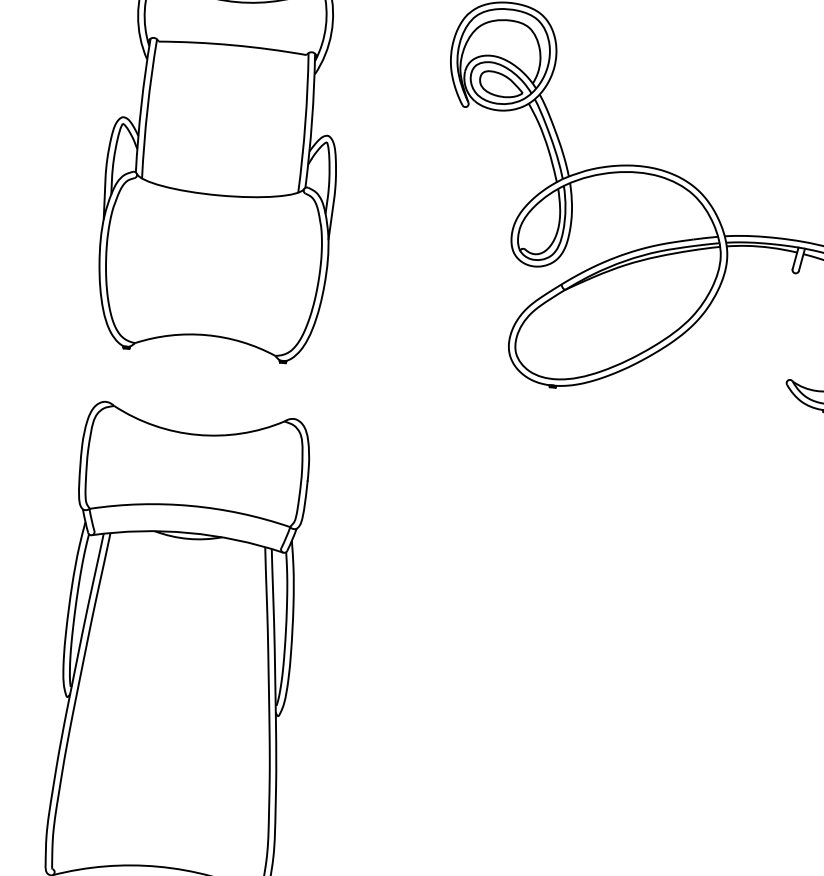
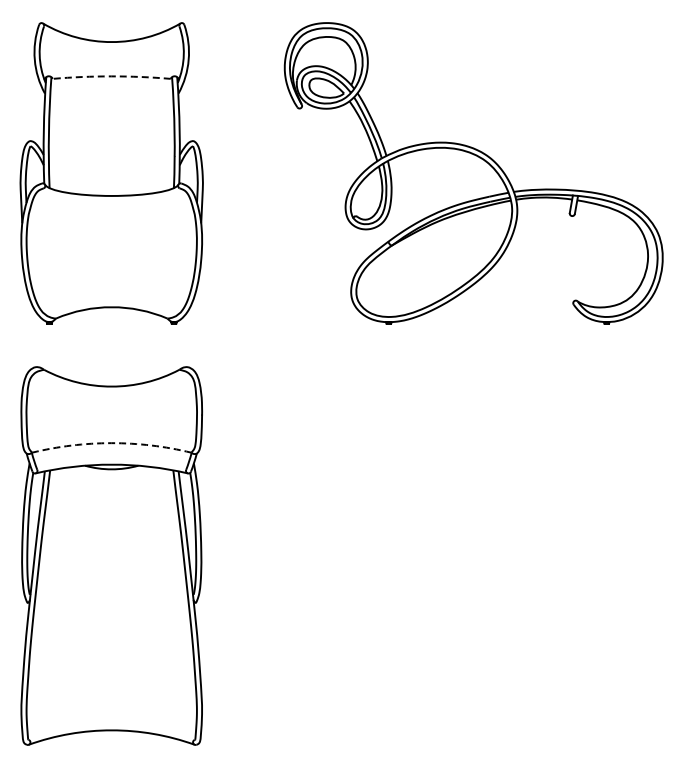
arc: (232, 45) -> (111, 76), solid -> dashed
arc: (190, 506) -> (111, 443), solid -> dashed

